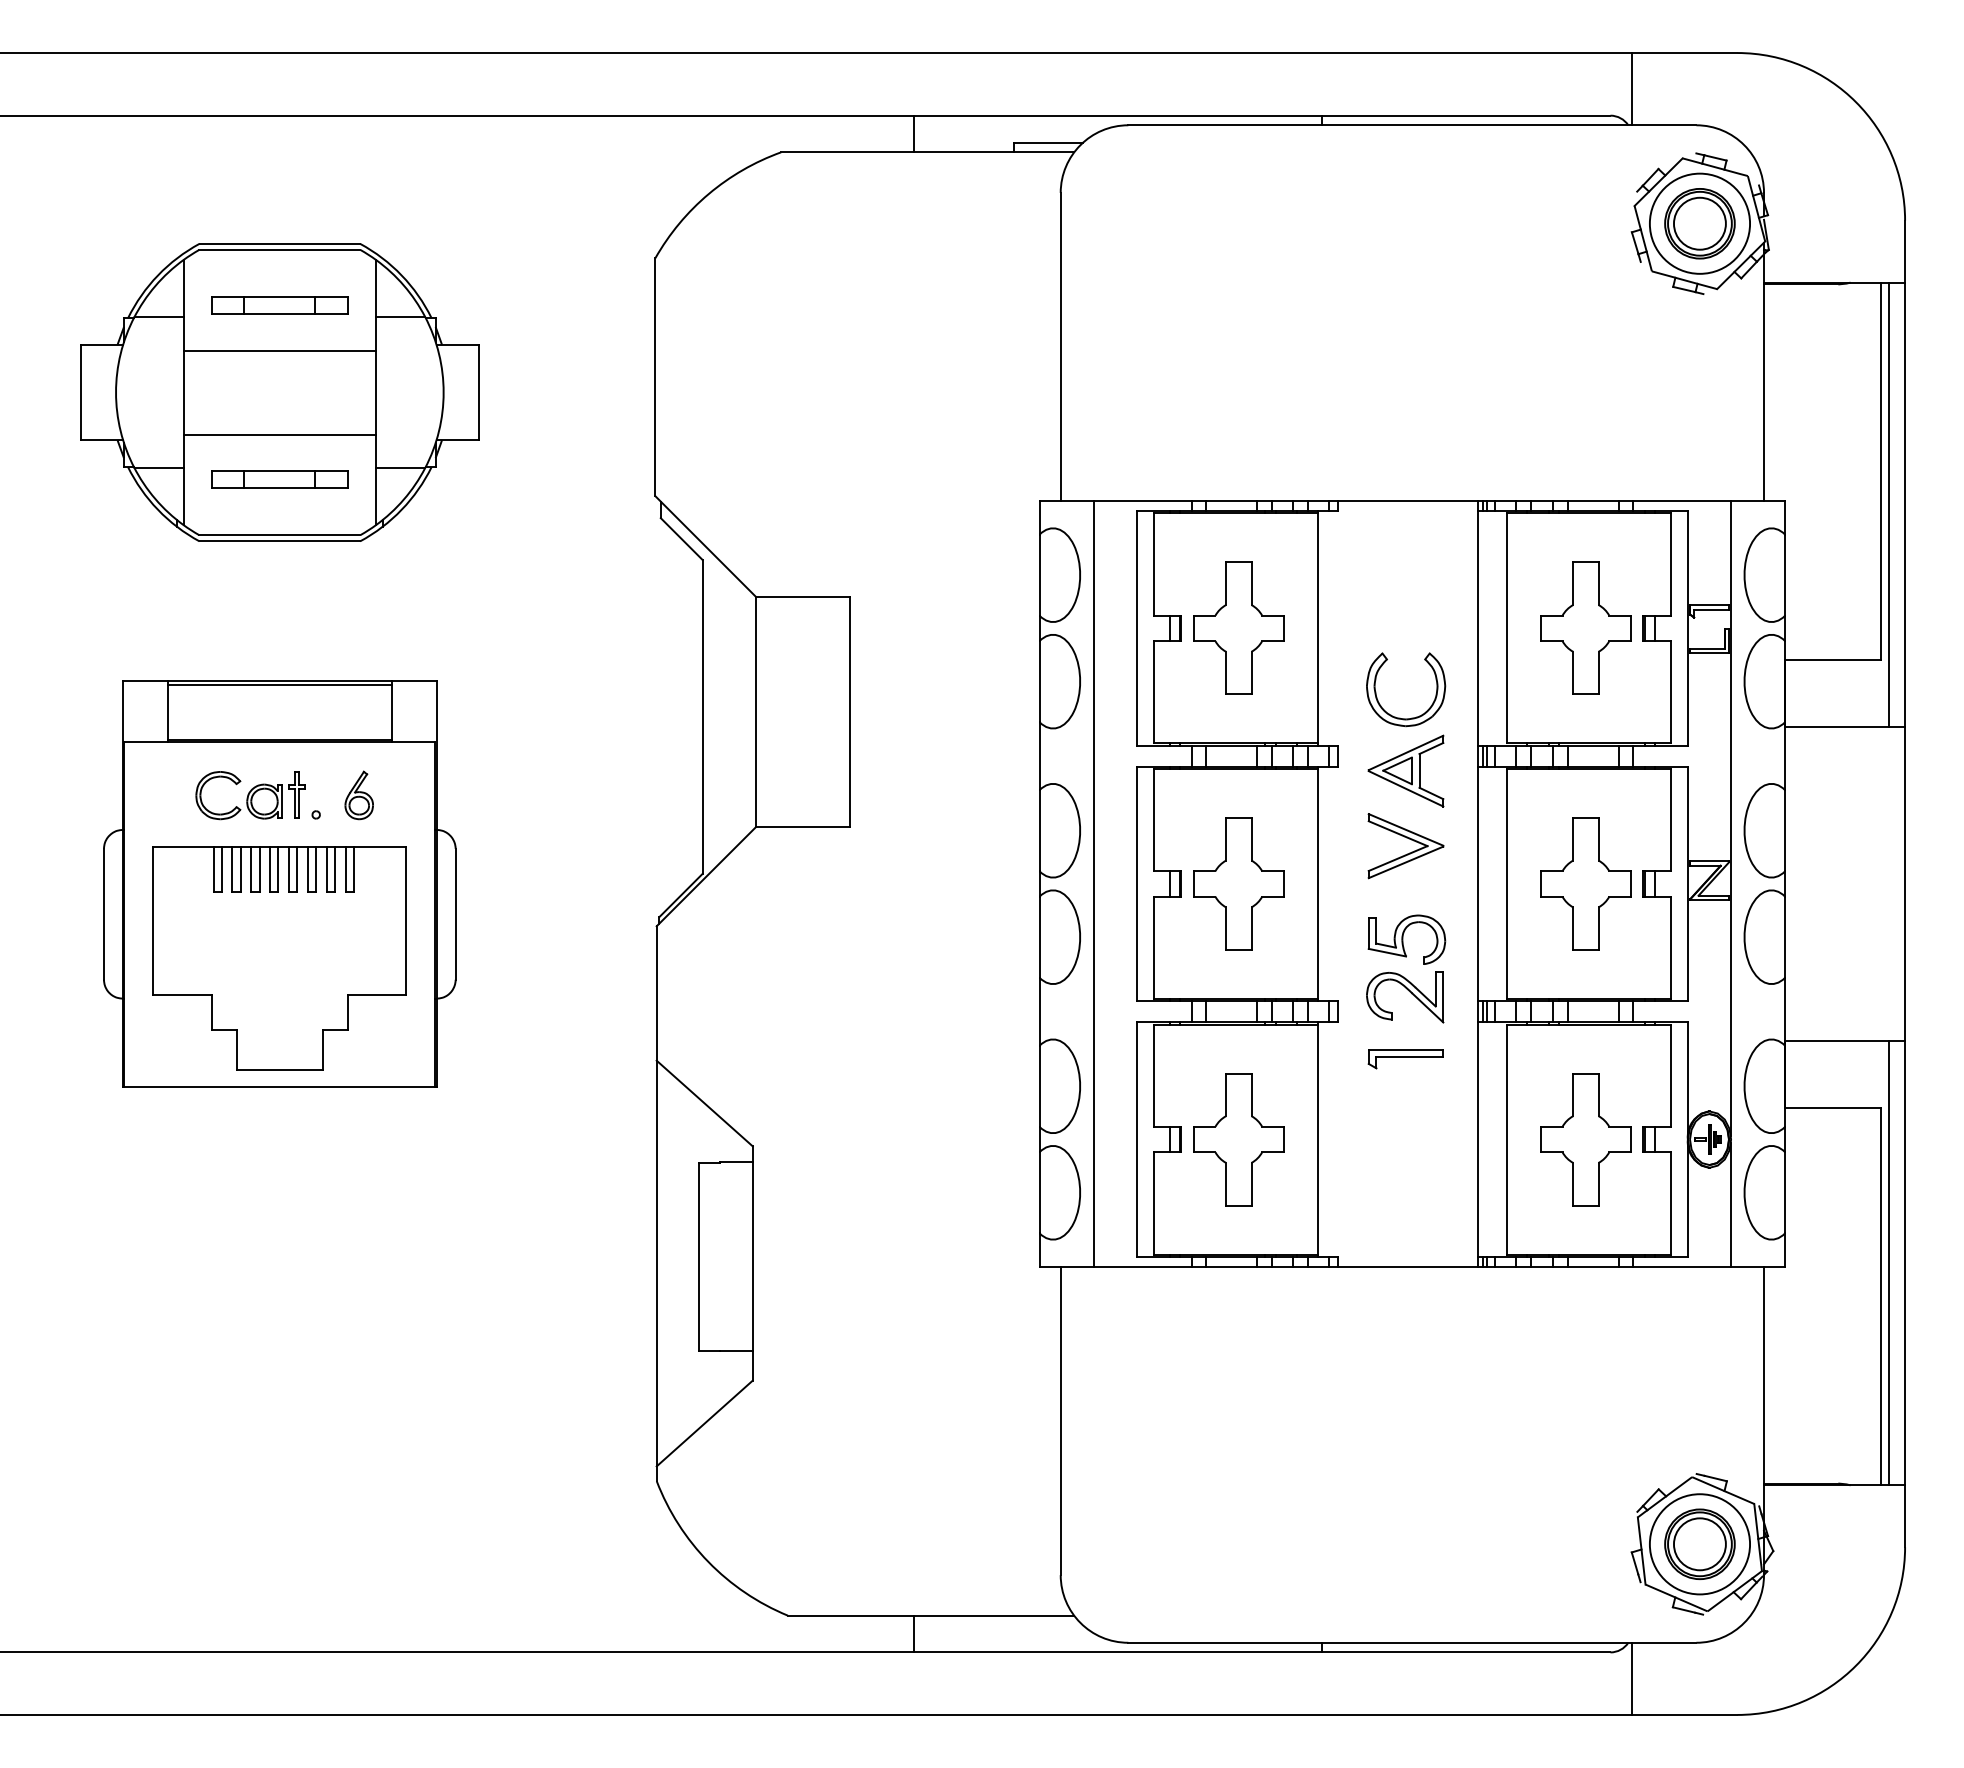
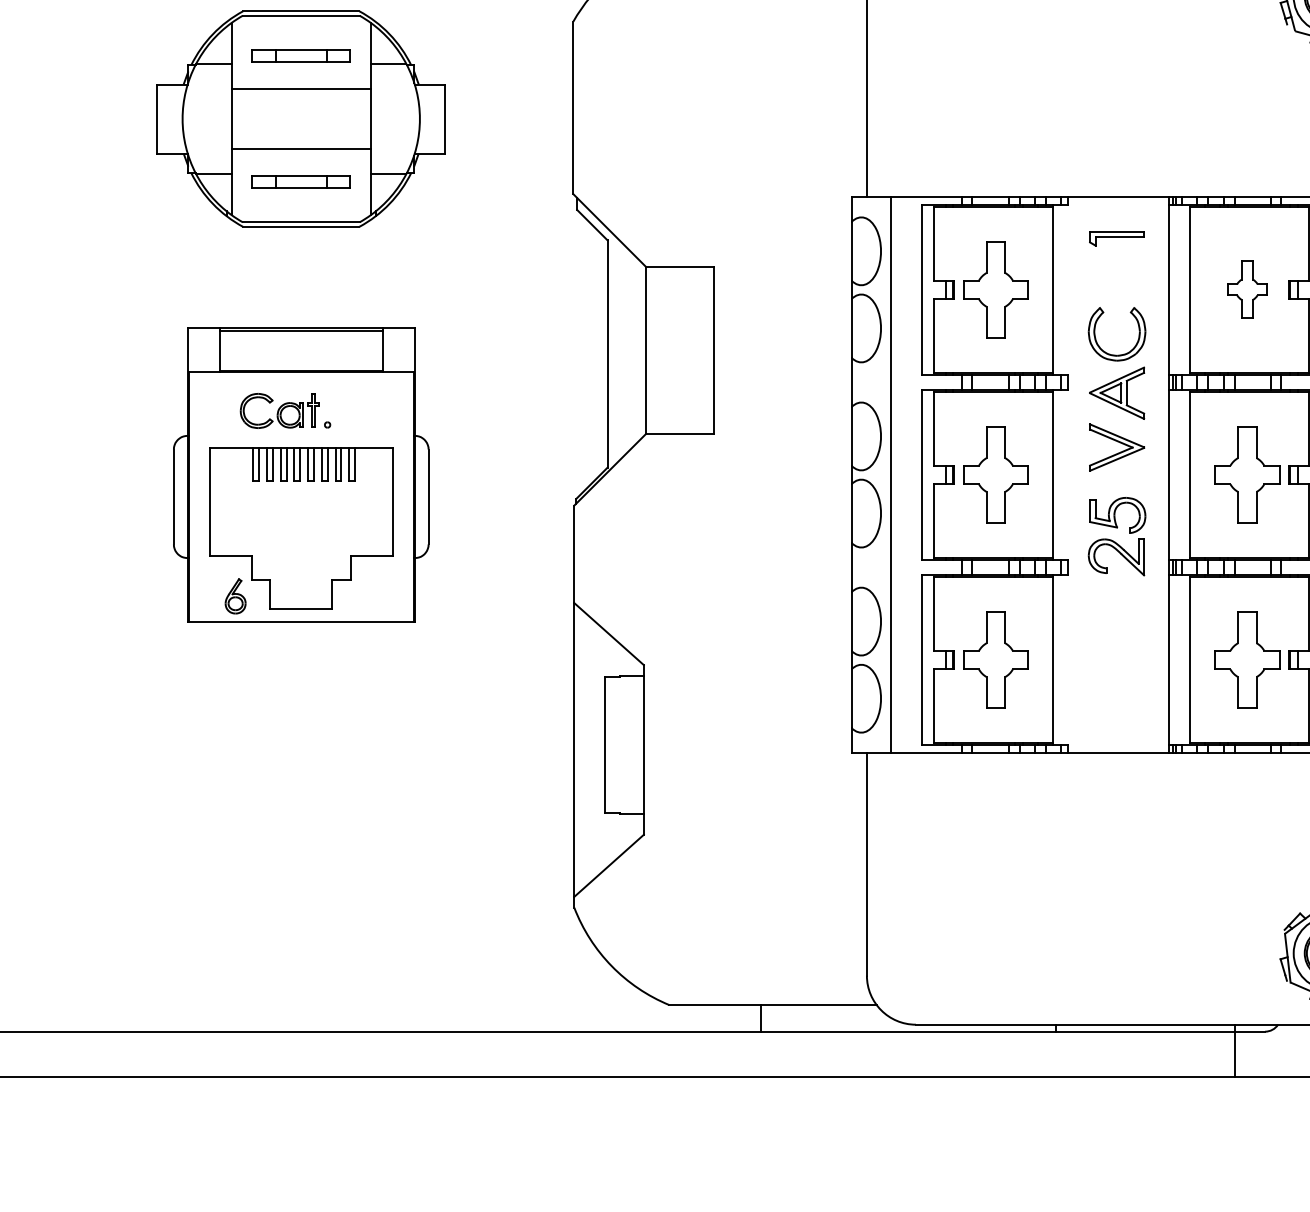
part: (1585, 627) -> (1247, 289), size x0.6
part: (358, 795) -> (235, 596), moved
part: (1405, 1059) -> (1116, 239), moved
line: (1631, 1678) -> (1234, 1050), moved

